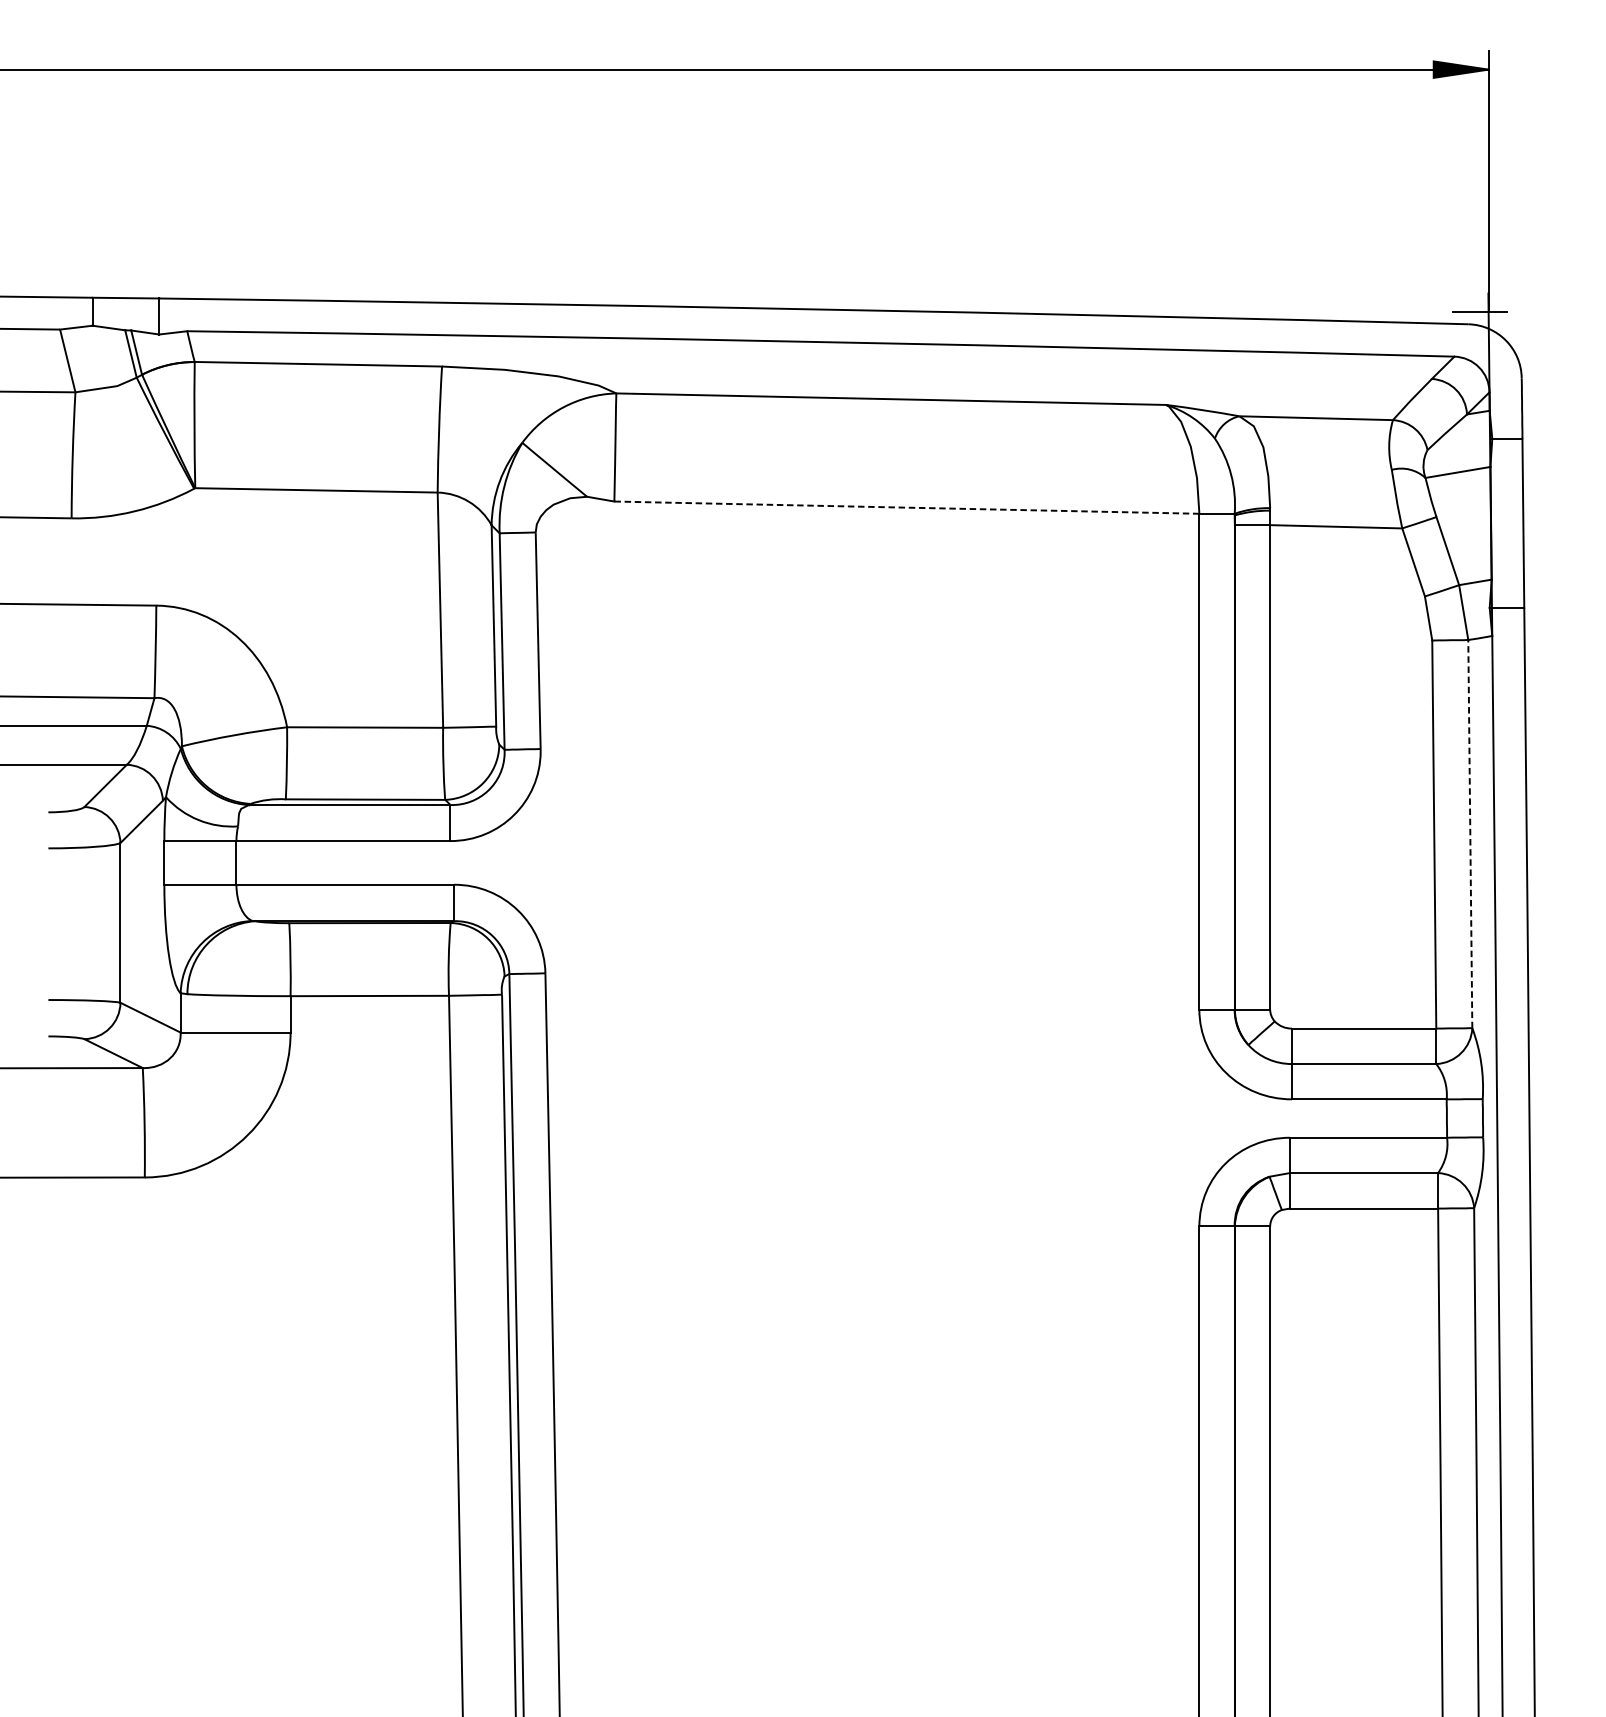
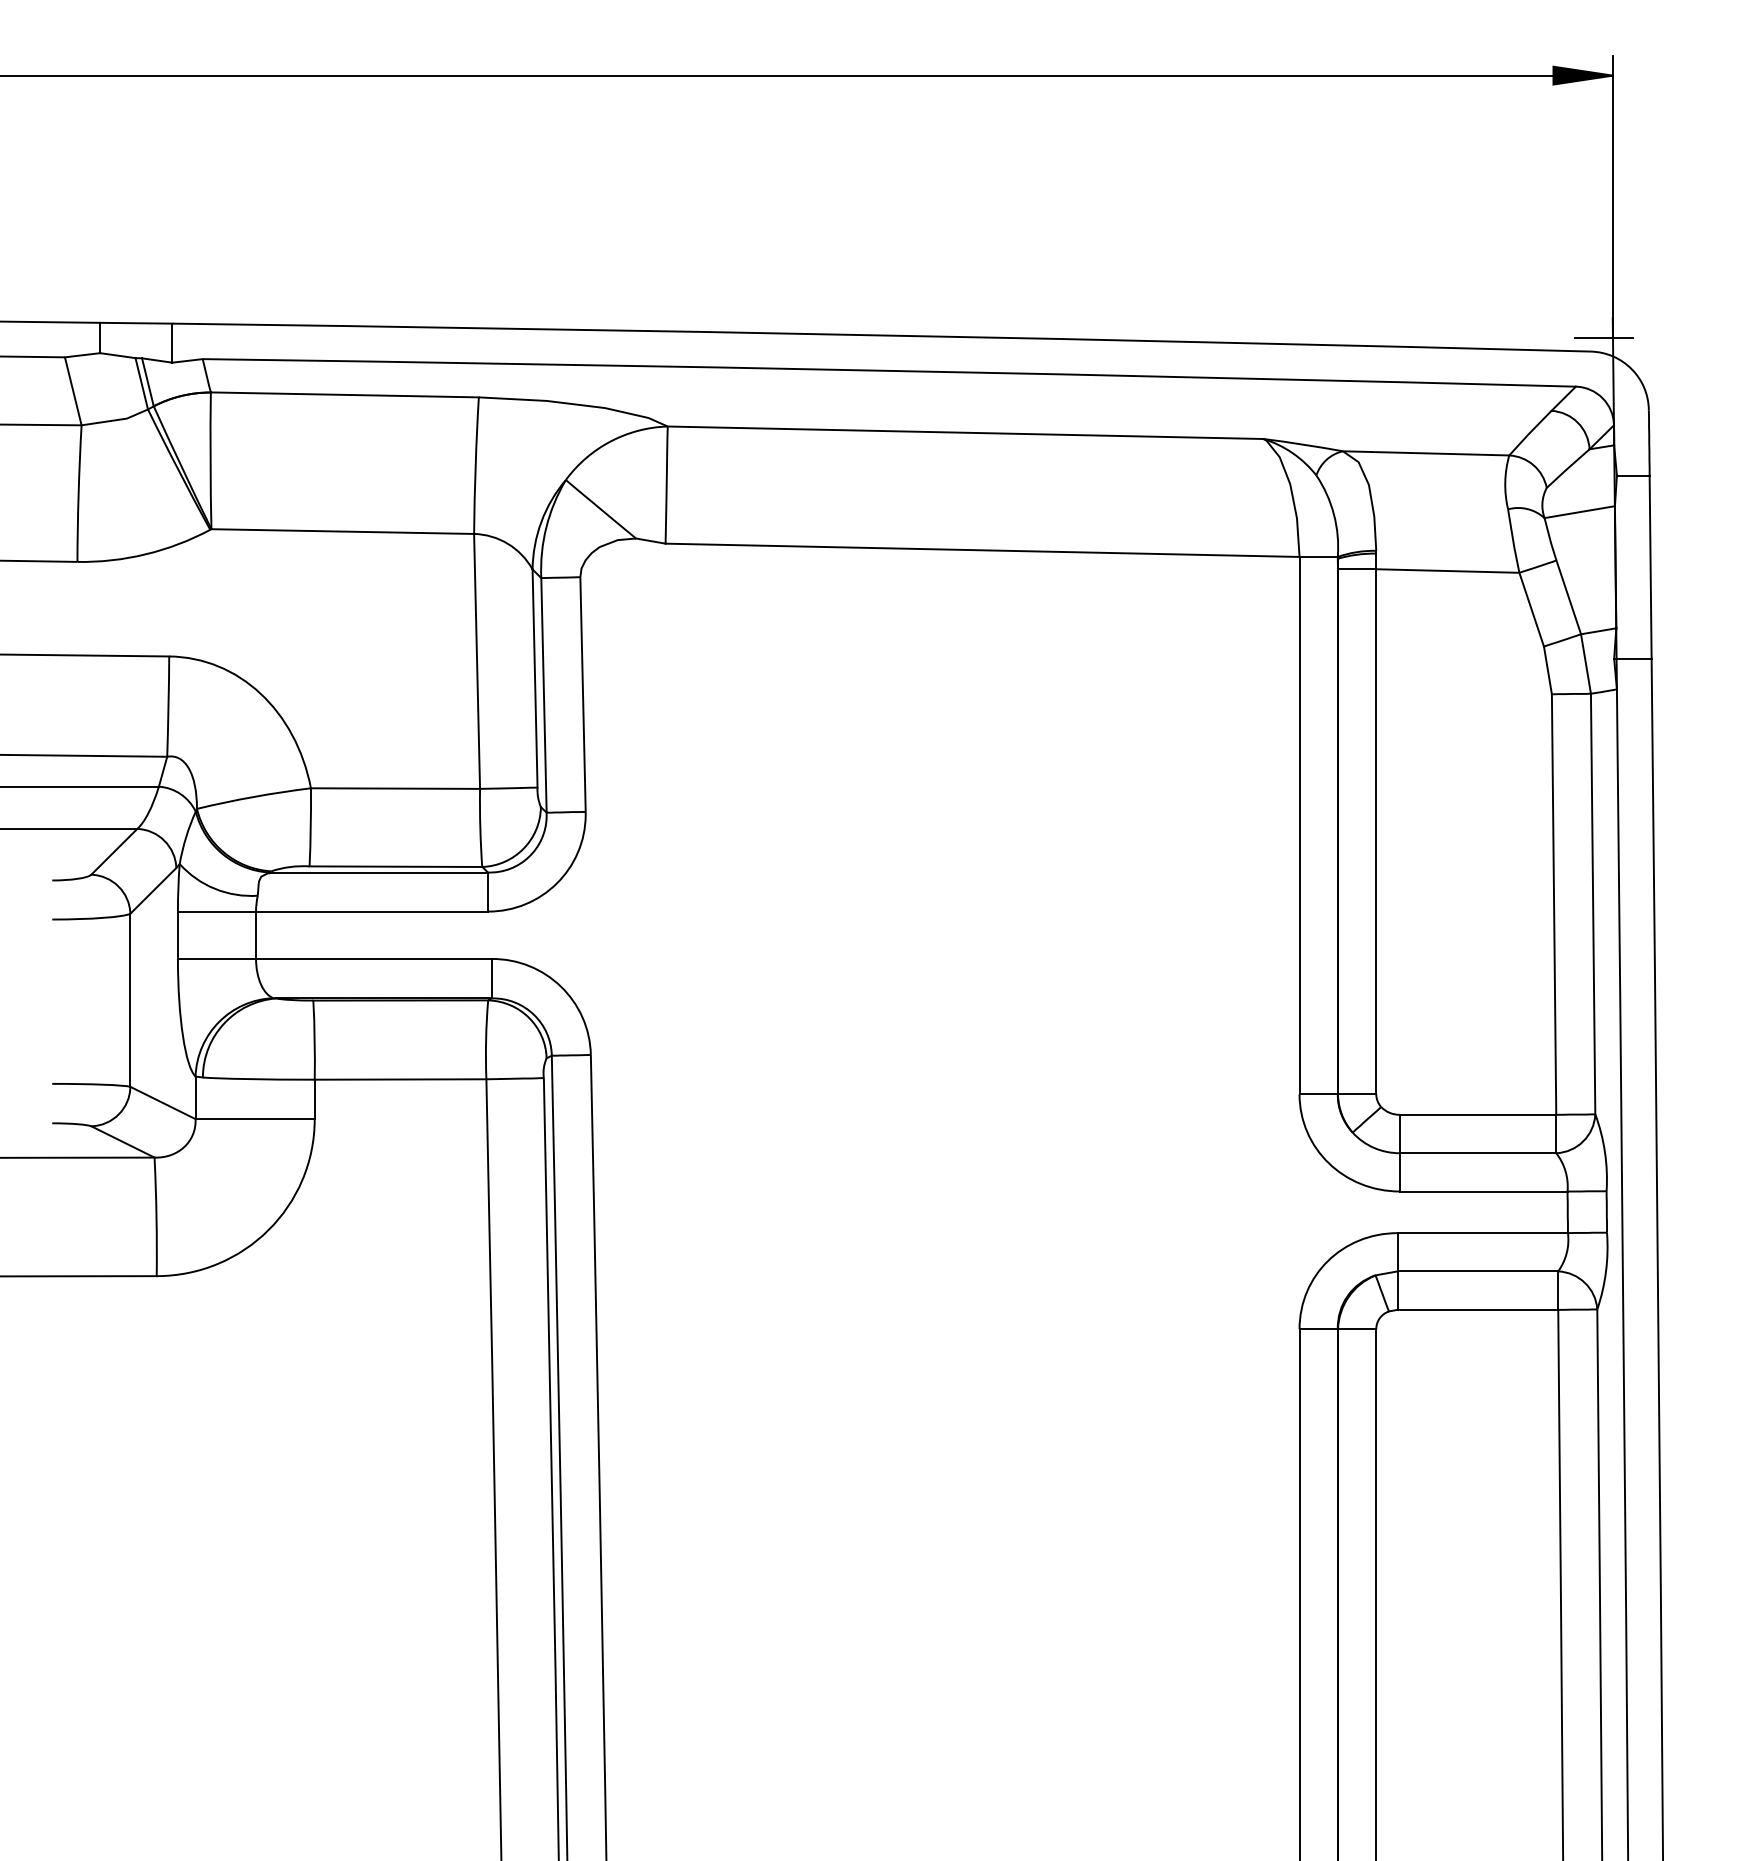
line: (906, 507) -> (982, 550), dashed -> solid
line: (1470, 833) -> (1593, 903), dashed -> solid

